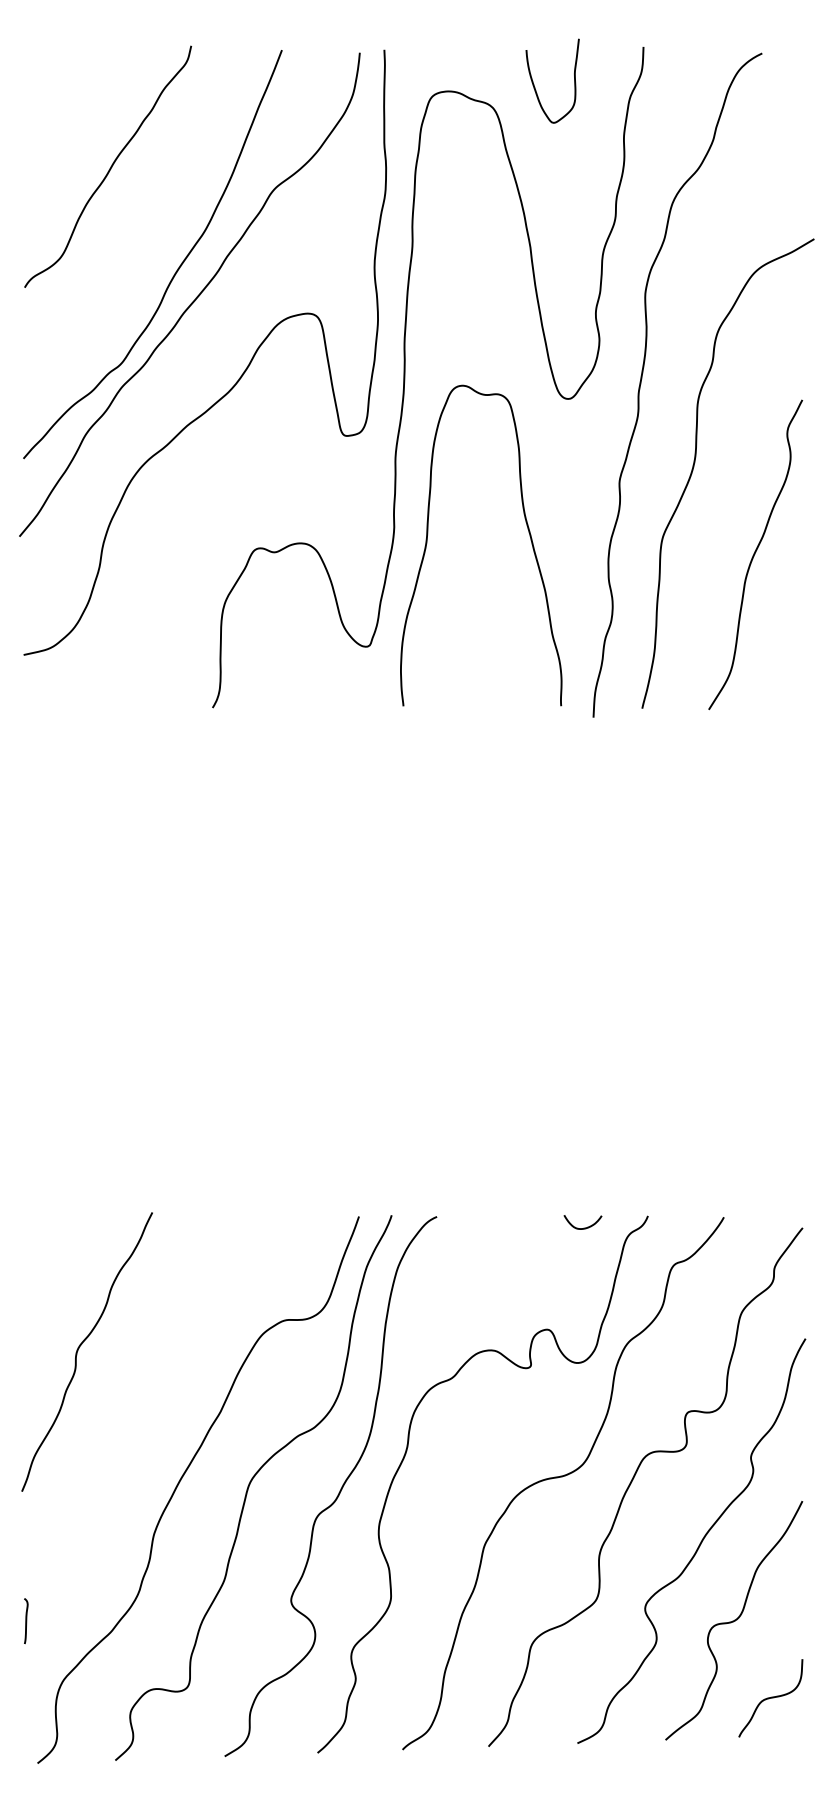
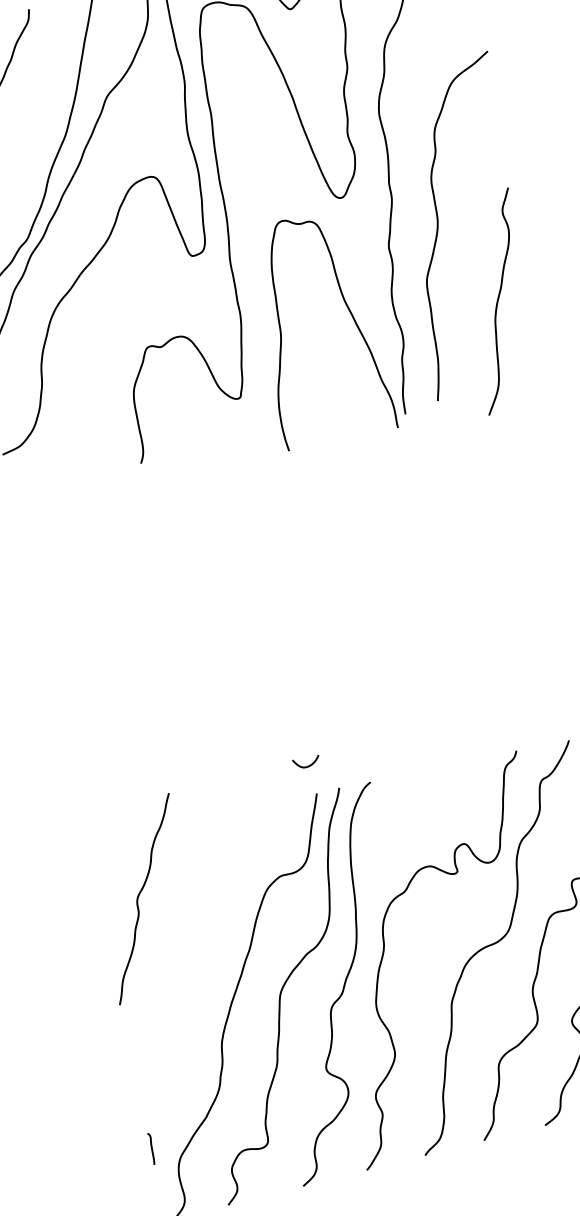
curve: (527, 529) -> (348, 310), moved
curve: (755, 554) -> (498, 301), moved
curve: (583, 1227) -> (307, 765), moved
curve: (79, 1348) -> (138, 897), moved
curve: (26, 1621) -> (152, 1149), moved

